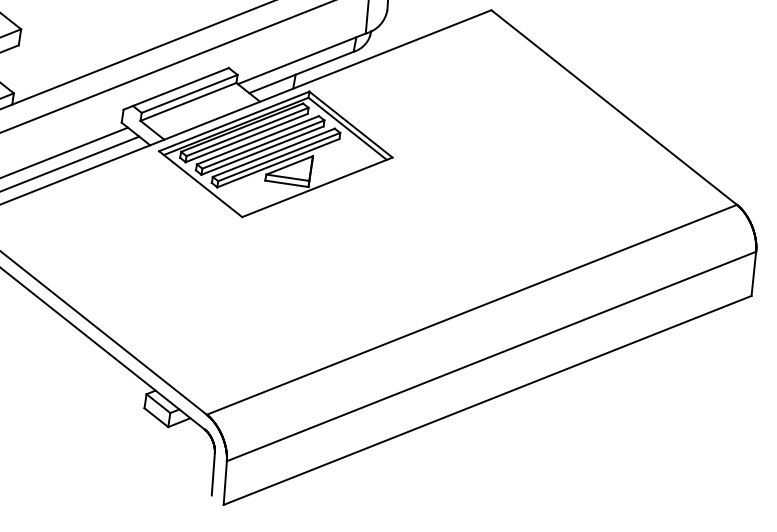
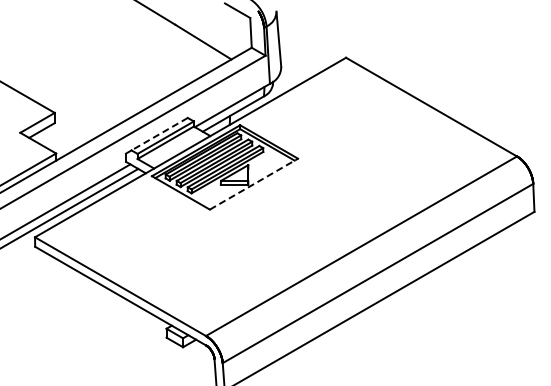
line: (180, 87) -> (159, 134), solid -> dashed
line: (316, 187) -> (253, 184), solid -> dashed

